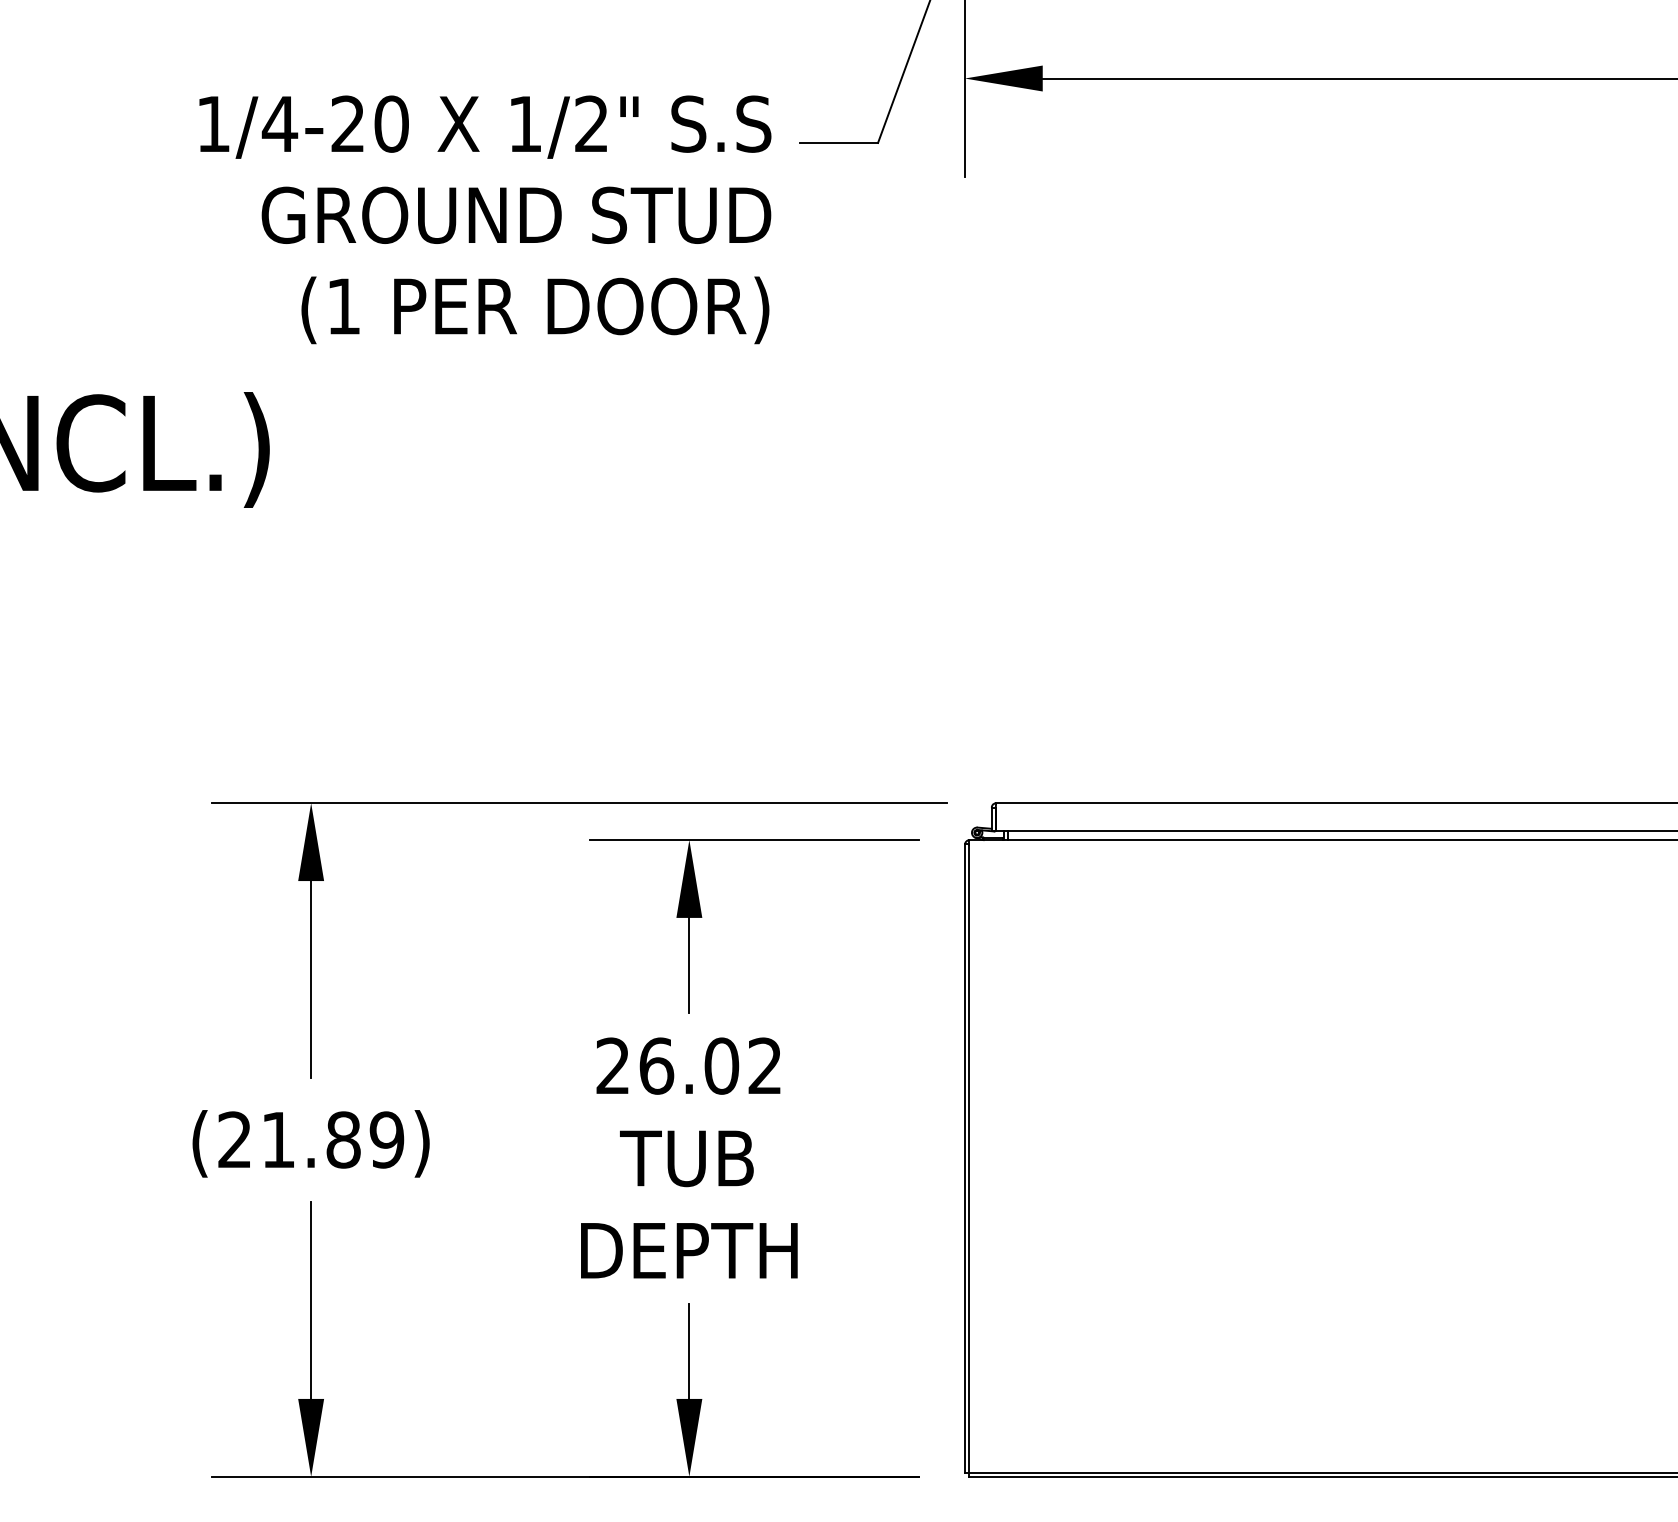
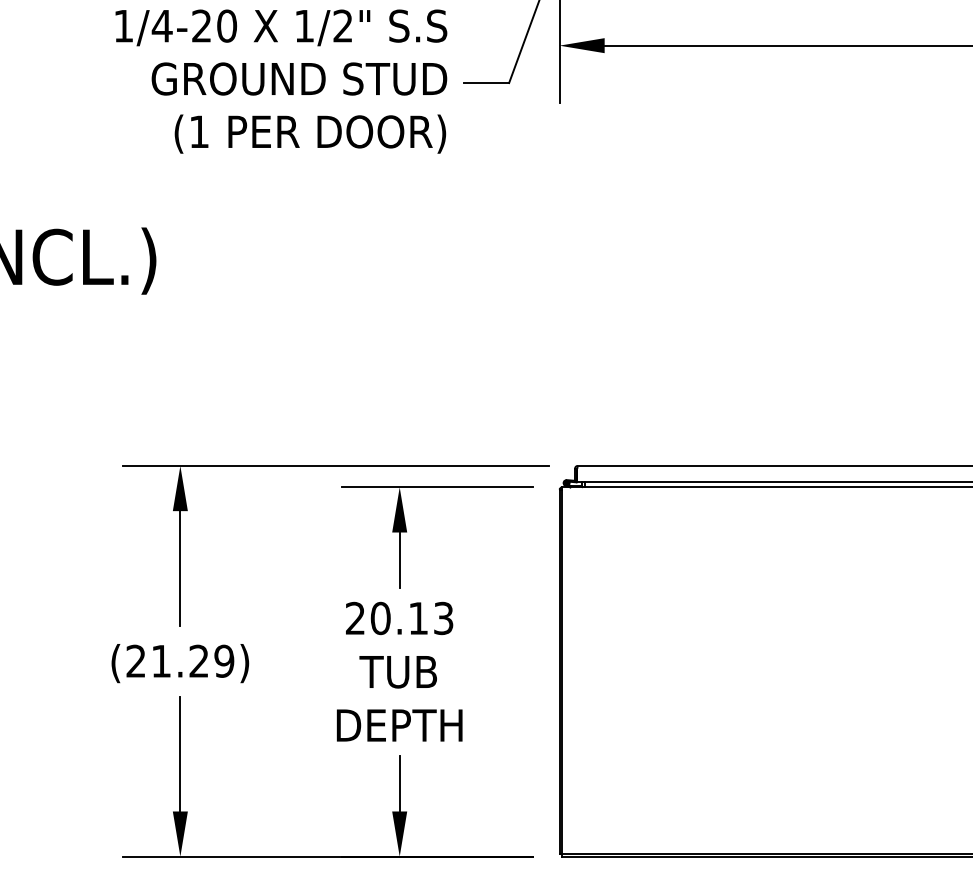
text: (485, 219) -> (281, 81), moved
text: (709, 1066) -> (411, 618), 26.02 -> 20.13
text: (344, 1138) -> (199, 660), (21.89) -> (21.29)

